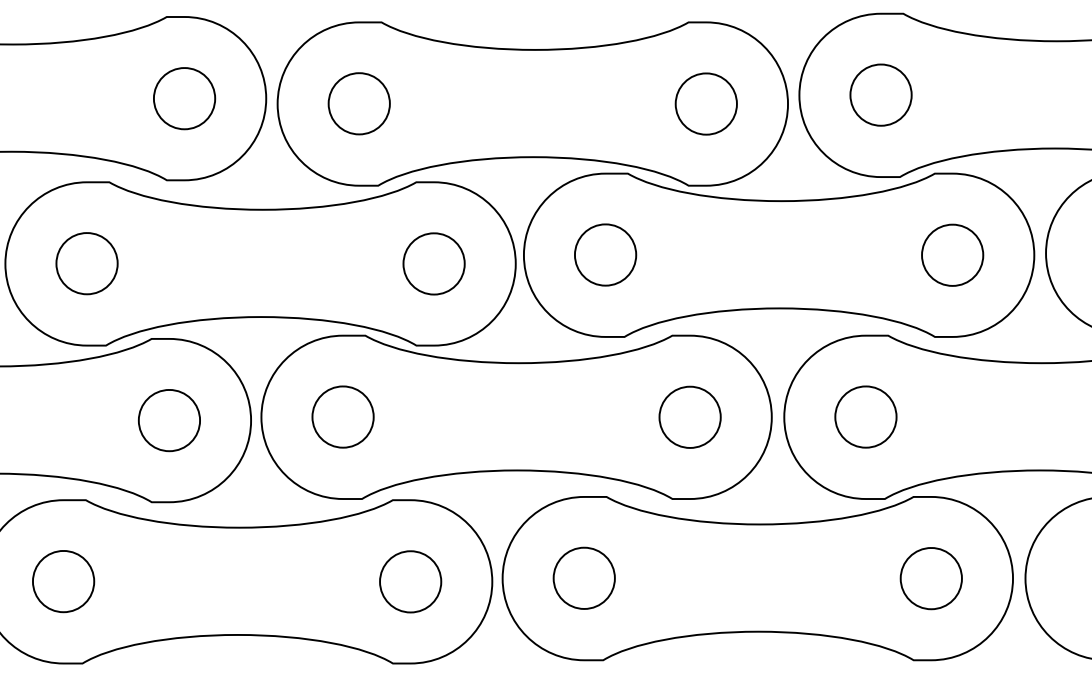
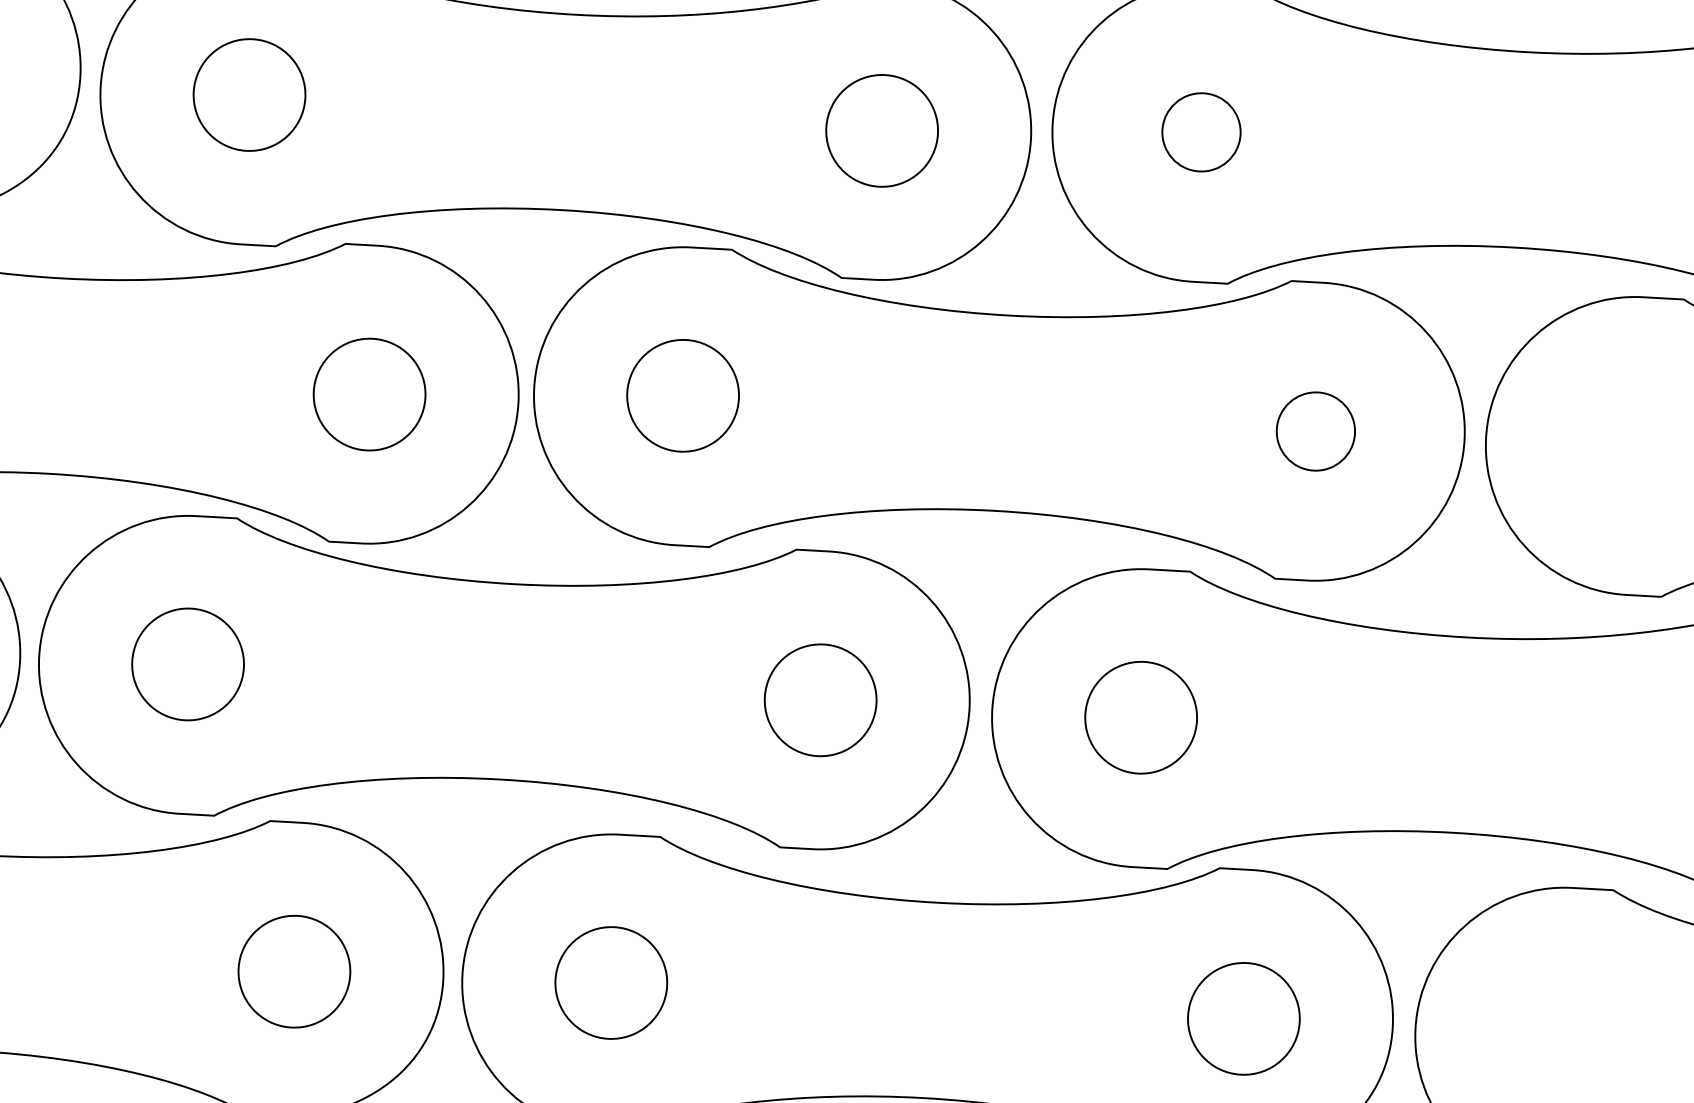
part: (880, 94) -> (1200, 131), size x0.7
part: (952, 254) -> (1315, 430), size x0.7

